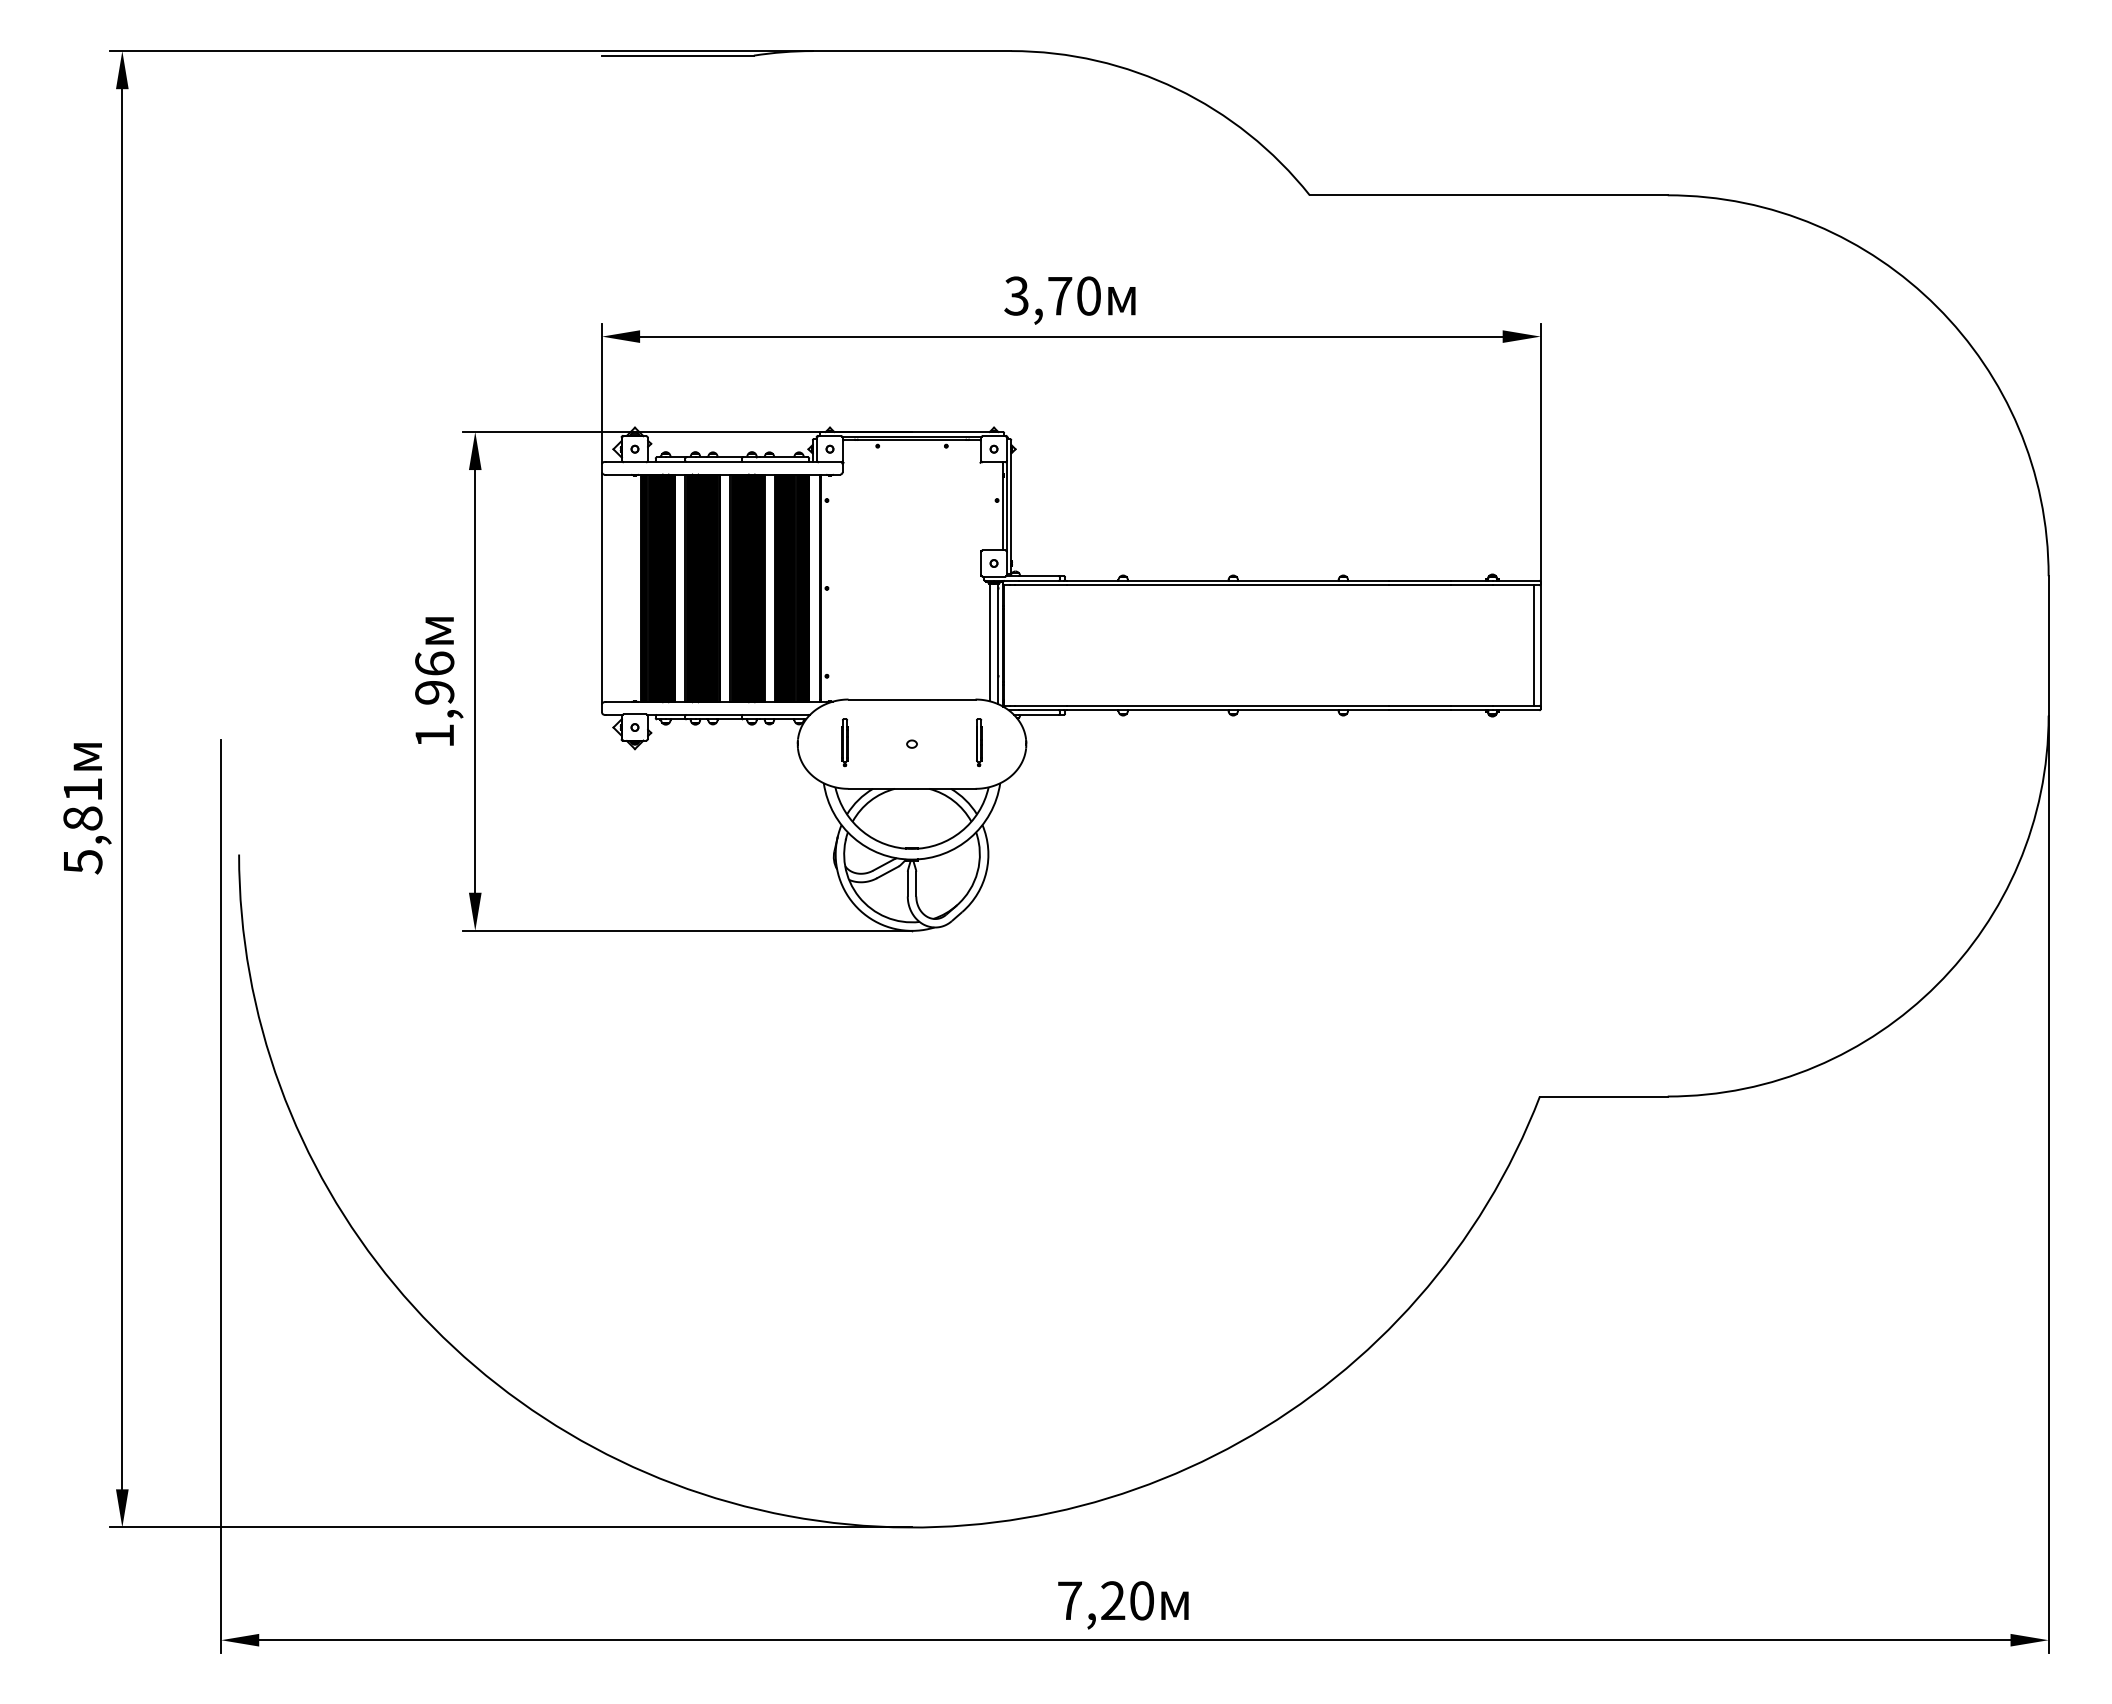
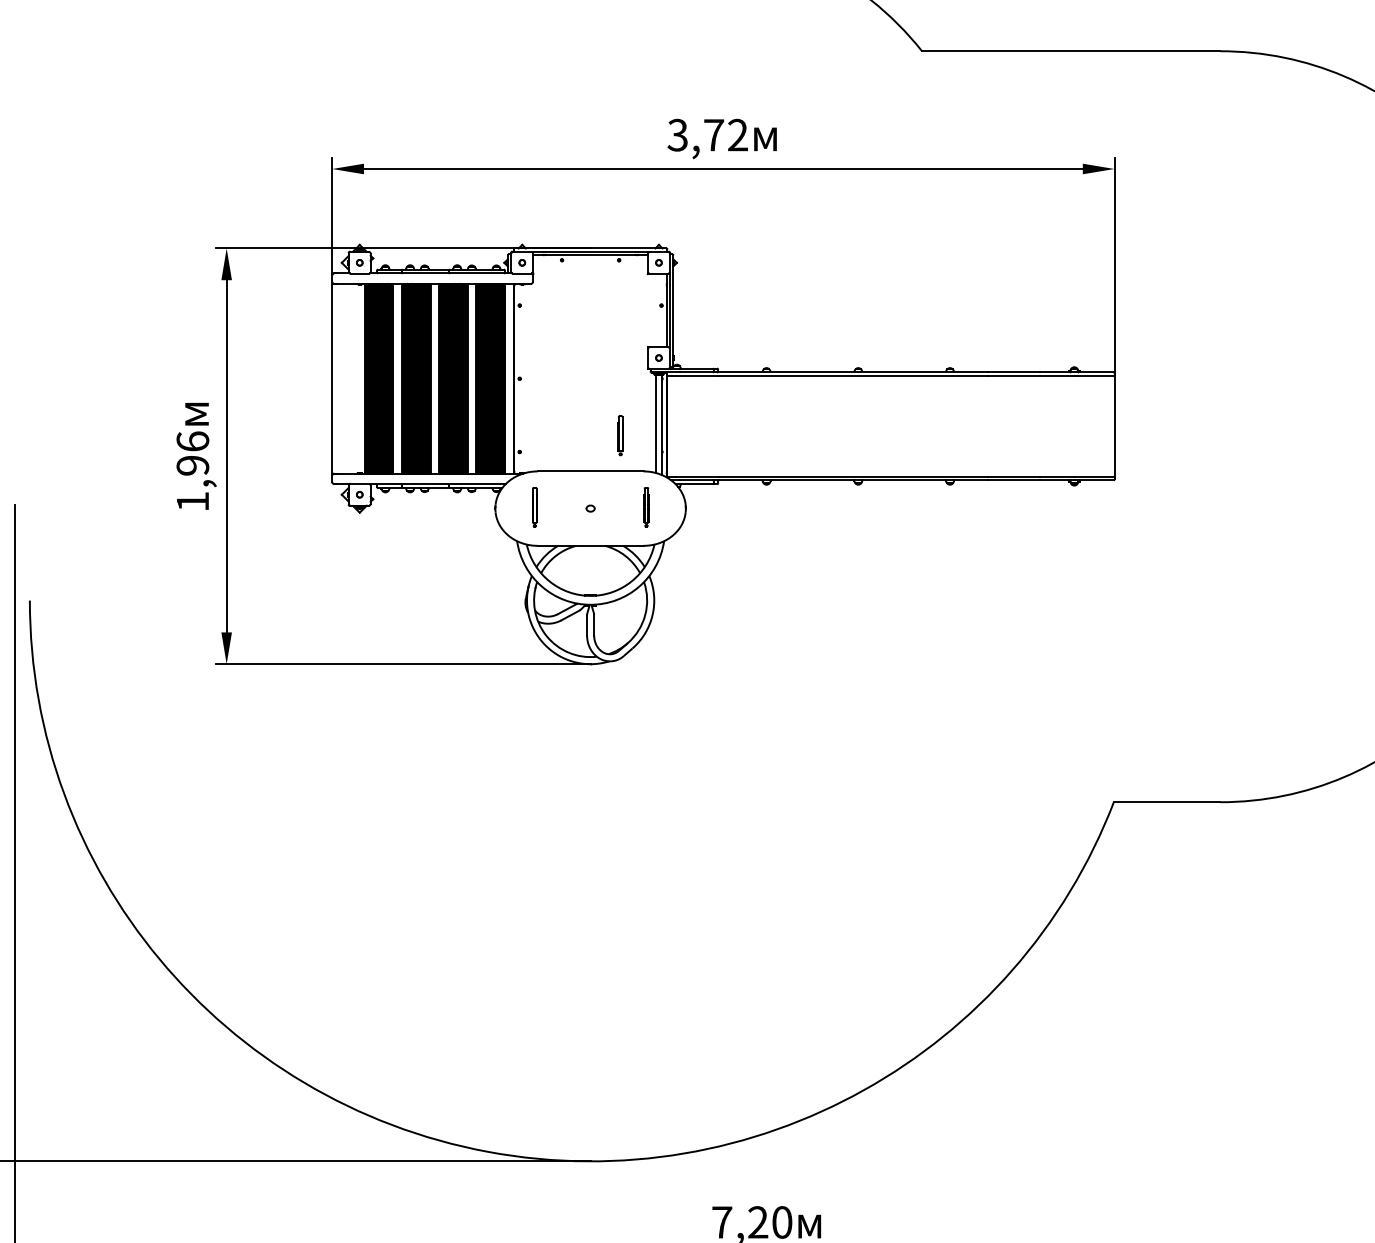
text: (1088, 295) -> (737, 134), 3,70 -> 3,72
line: (1533, 645) -> (1108, 426), removed
part: (947, 656) -> (620, 435), added

